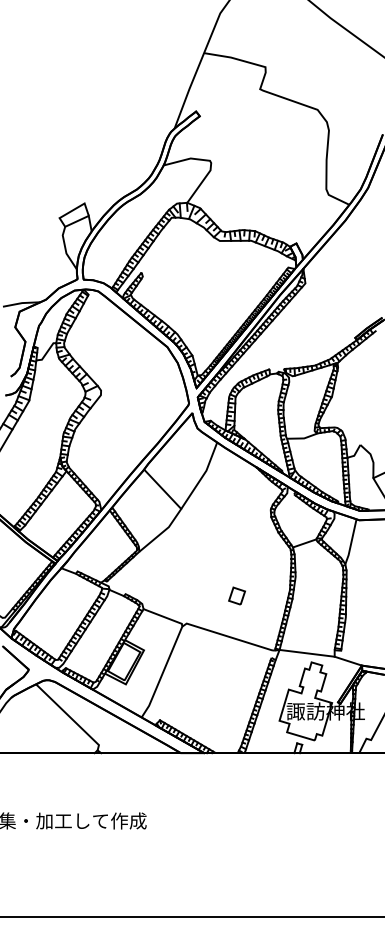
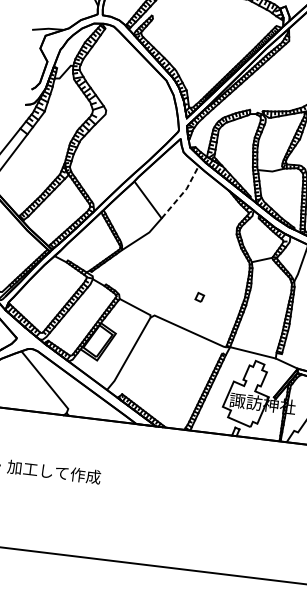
line: (202, 476) -> (182, 193), solid -> dashed
part: (236, 595) -> (199, 296), size x0.6

